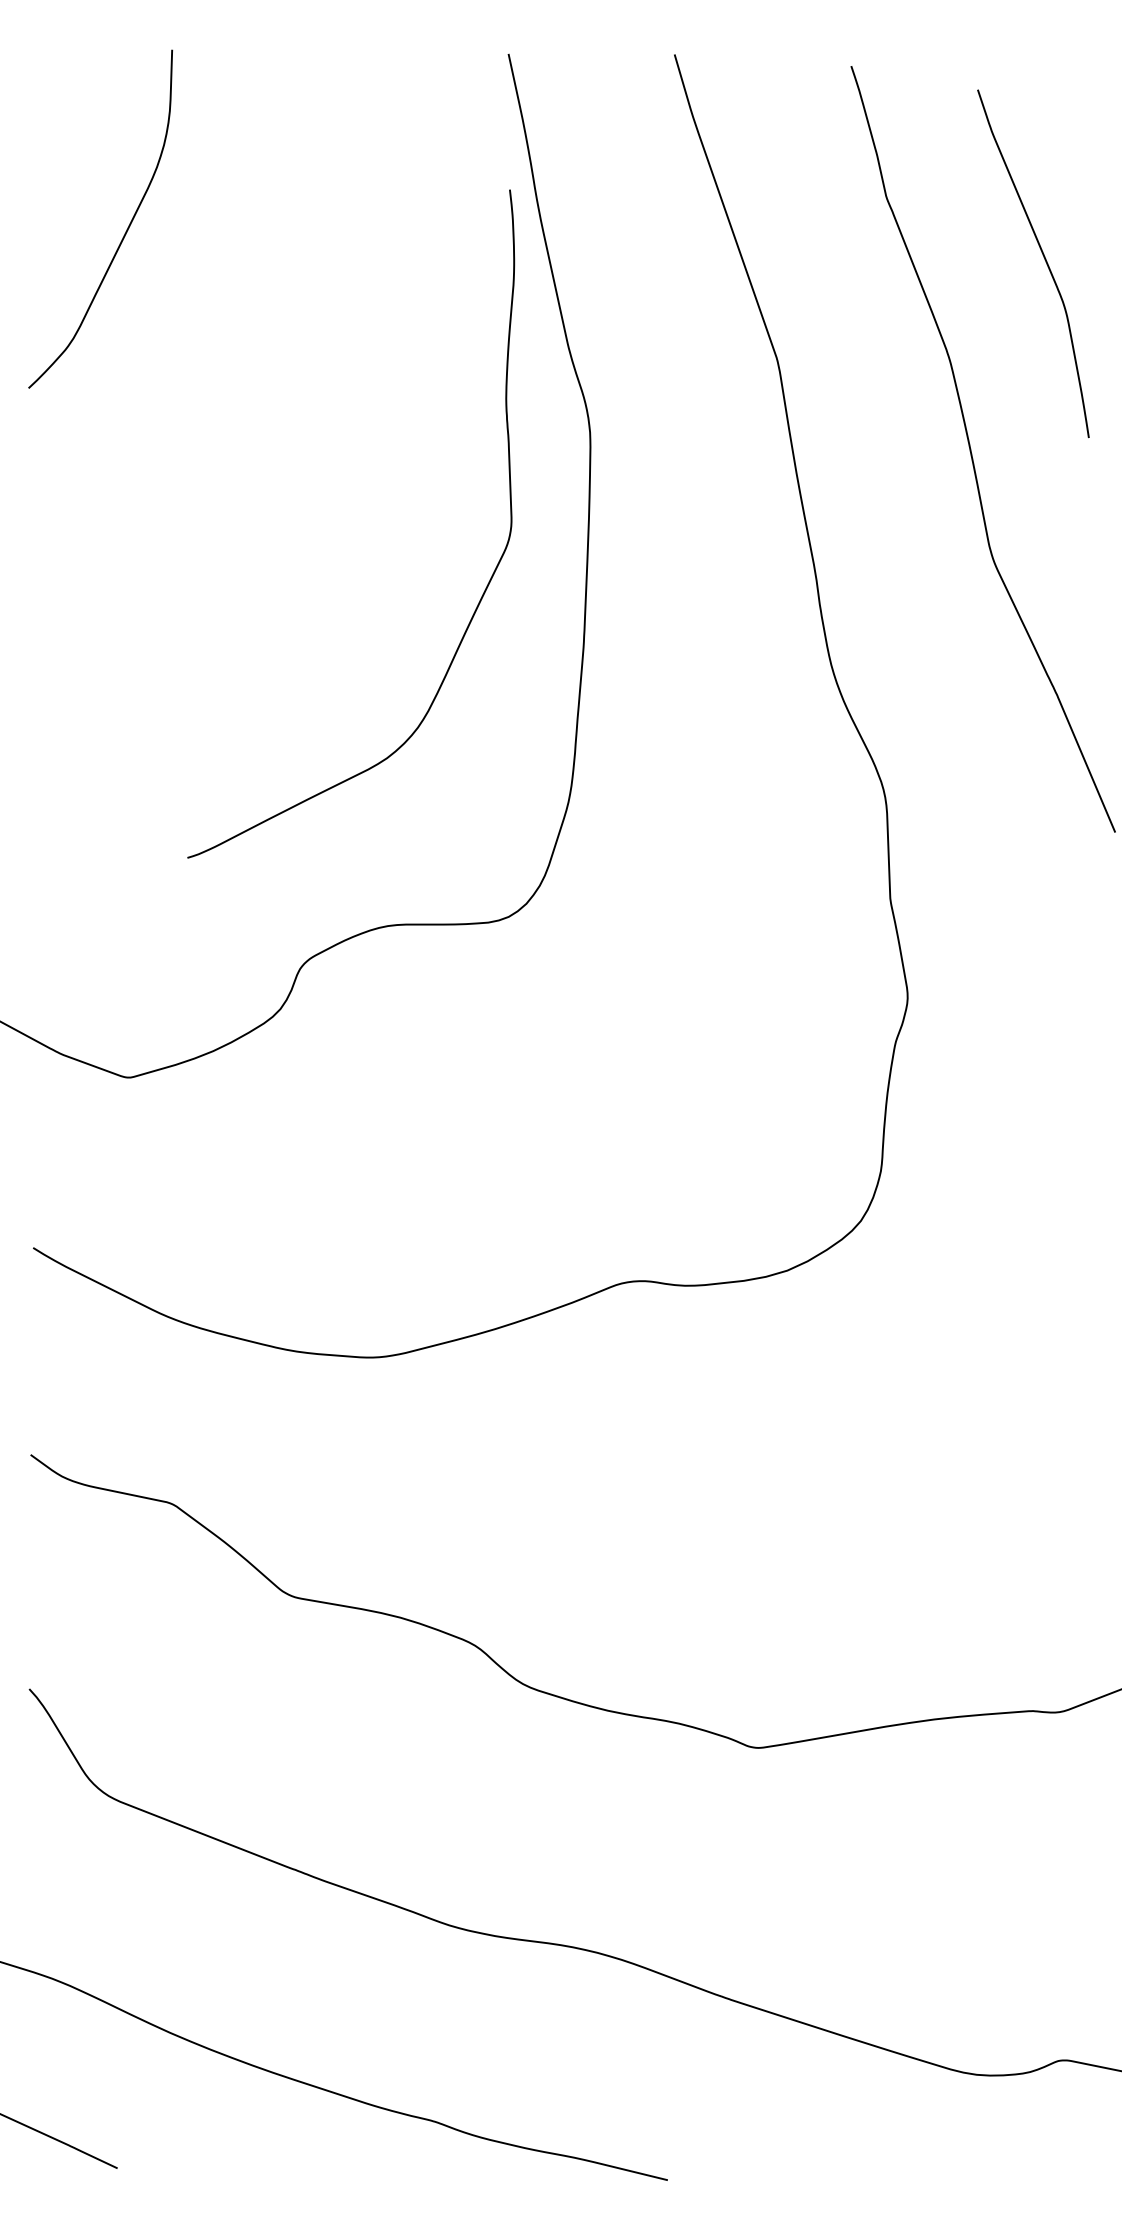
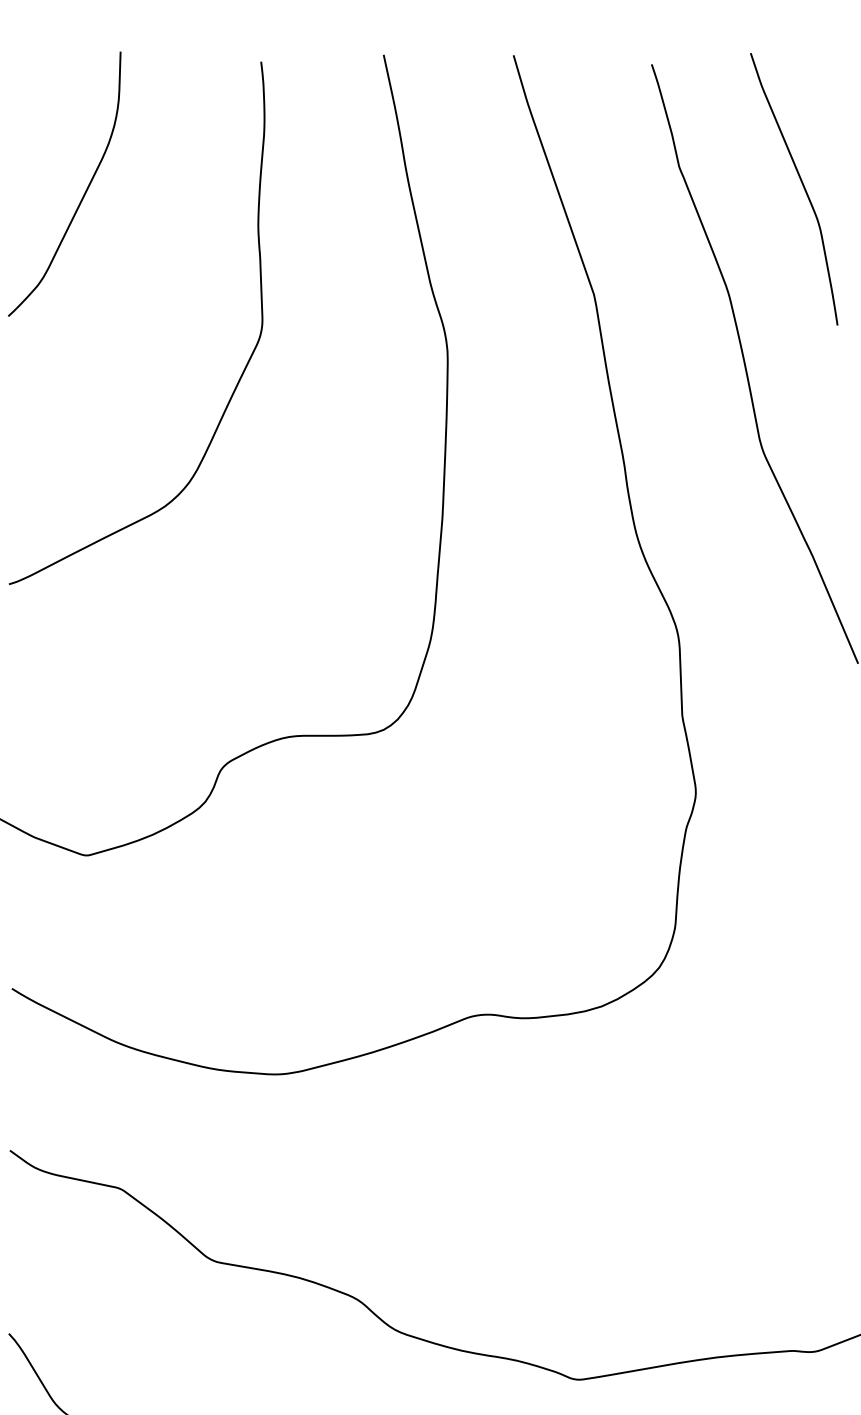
curve: (1044, 260) -> (802, 186), moved
curve: (486, 585) -> (242, 371), moved

